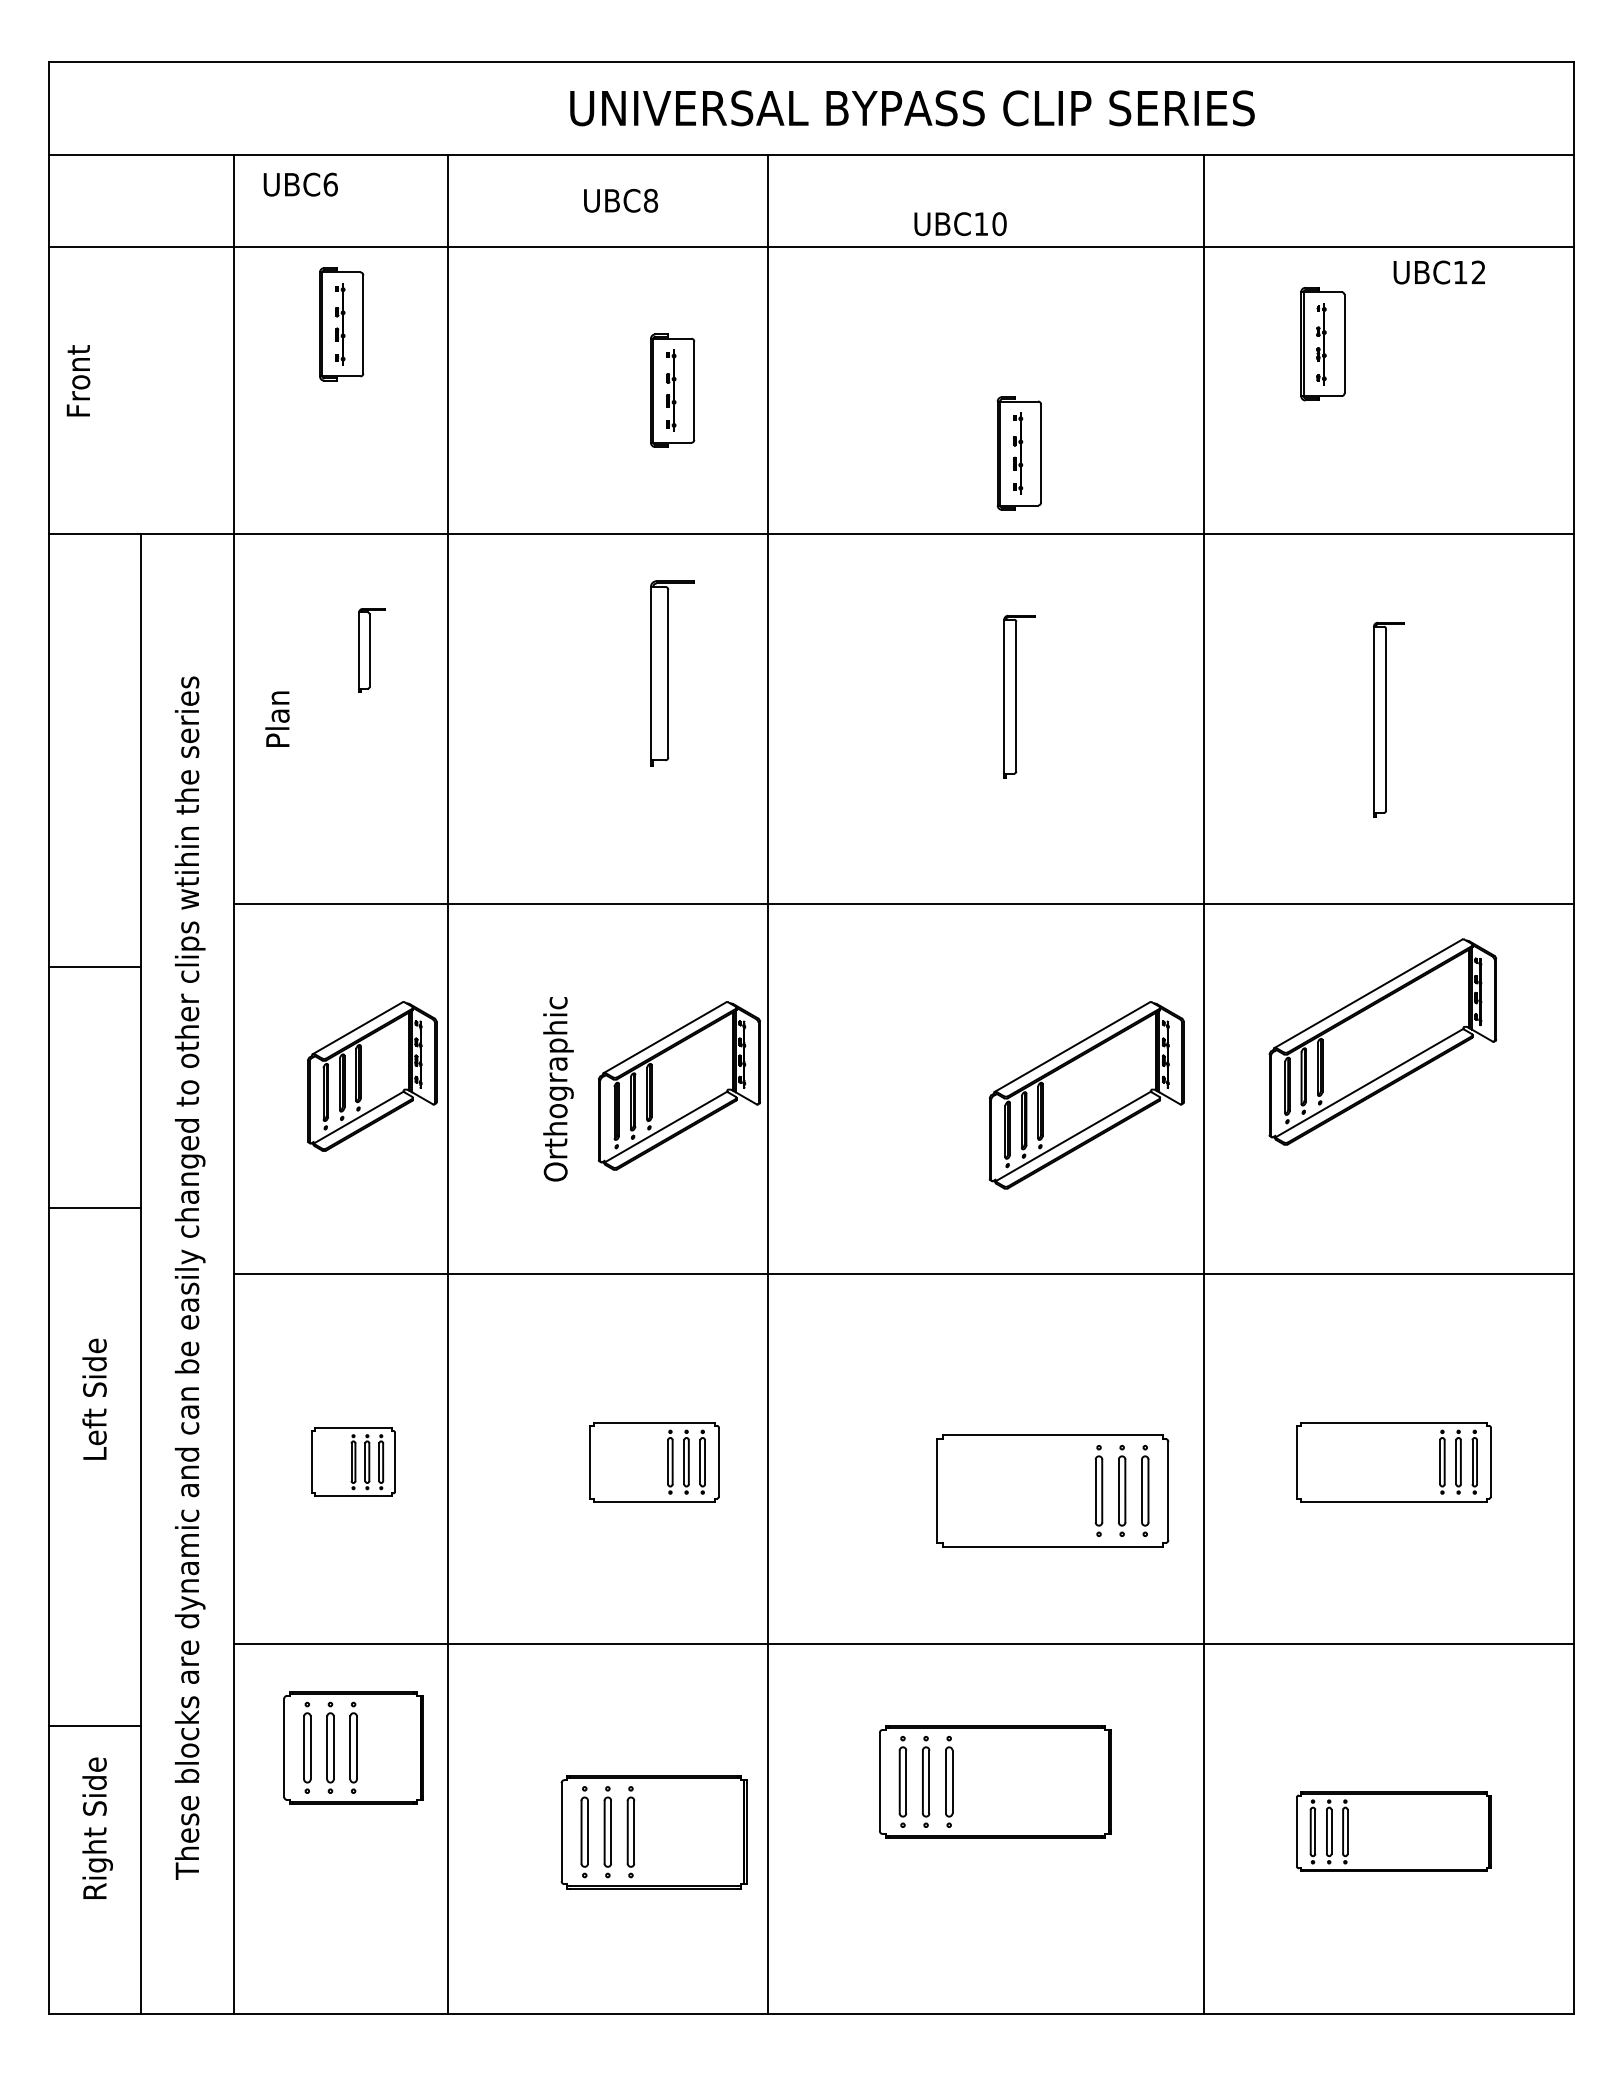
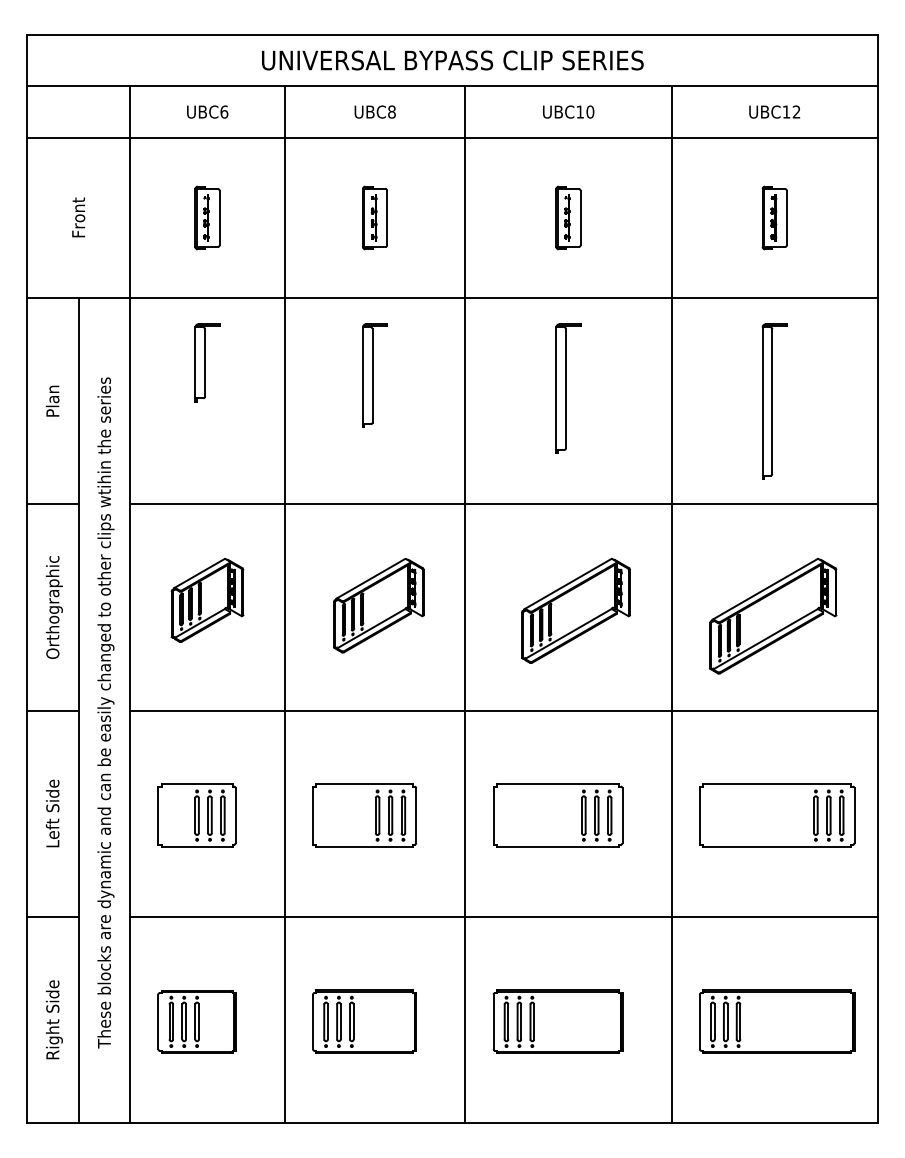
text: (911, 108) -> (452, 60), moved
text: (300, 183) -> (207, 111), moved
text: (619, 199) -> (374, 111), moved
text: (960, 223) -> (568, 111), moved
text: (1439, 271) -> (774, 111), moved
part: (341, 323) -> (207, 217), moved
part: (1322, 343) -> (774, 217), moved
text: (78, 380) -> (78, 217), moved
part: (1019, 452) -> (568, 217), moved
part: (372, 649) -> (207, 362), size x1.67
part: (1019, 696) -> (568, 388), size x1.43
text: (277, 717) -> (52, 400), moved
part: (1388, 719) -> (774, 401), size x1.43
line: (94, 967) -> (52, 504), moved
part: (1383, 1042) -> (773, 616), moved
line: (447, 1083) -> (284, 604), moved
line: (768, 1083) -> (465, 604), moved
text: (556, 1089) -> (53, 607), moved
part: (1085, 1094) -> (575, 610), moved
line: (94, 1207) -> (52, 710), moved
text: (94, 1399) -> (52, 813), moved
part: (352, 1462) -> (196, 815), size x1.67
part: (653, 1462) -> (364, 815), size x1.43
part: (1394, 1462) -> (777, 815), size x1.43
part: (1053, 1490) -> (558, 815), moved
line: (94, 1725) -> (52, 916), moved
part: (352, 1747) -> (196, 1021), moved
part: (994, 1781) -> (557, 1021), moved
part: (1394, 1831) -> (777, 1021), size x1.43

